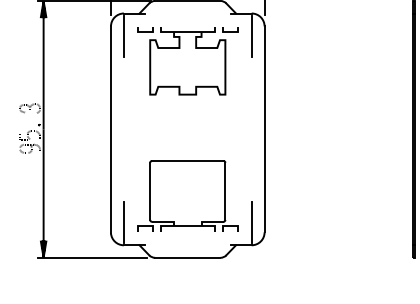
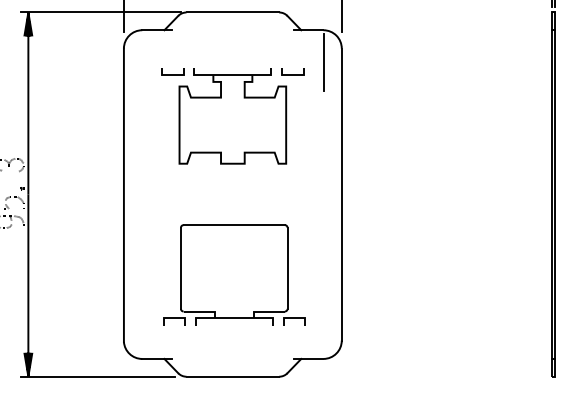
line: (123, 36) -> (141, 62), removed
part: (187, 61) -> (232, 116), moved
part: (187, 195) -> (233, 274), moved
line: (123, 222) -> (141, 326), removed
line: (251, 222) -> (323, 326), removed

